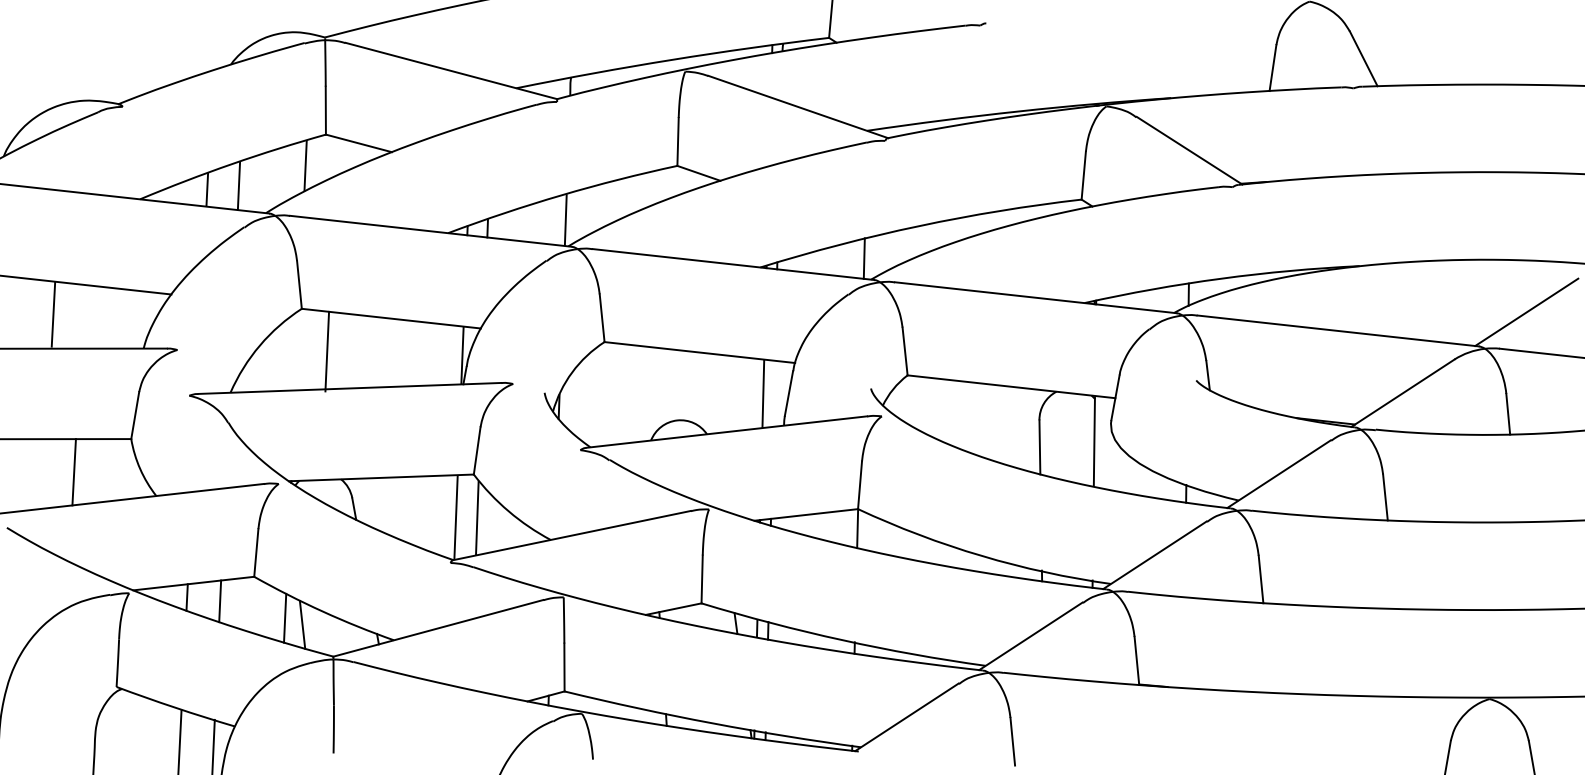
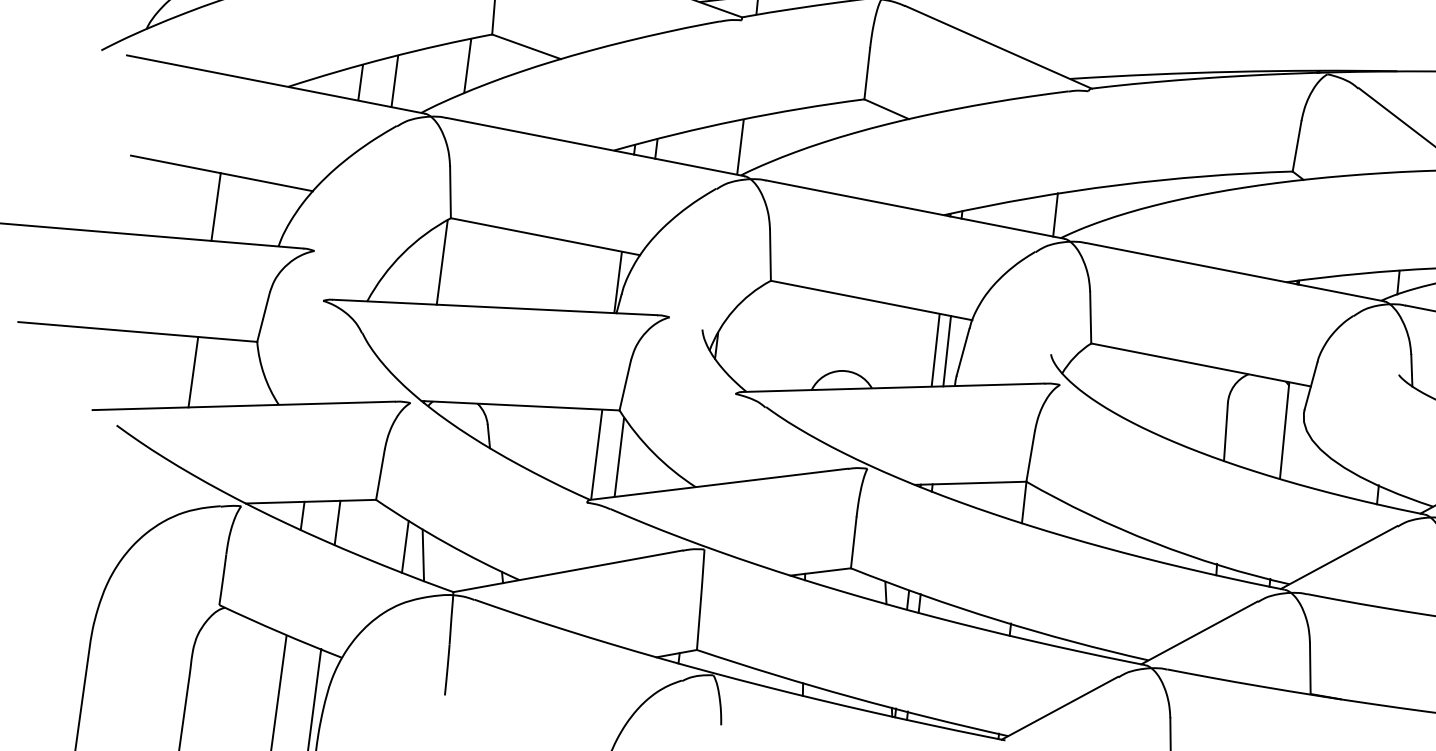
line: (53, 314) -> (216, 206), moved
line: (327, 351) -> (442, 262), moved
line: (773, 393) -> (946, 350), added

